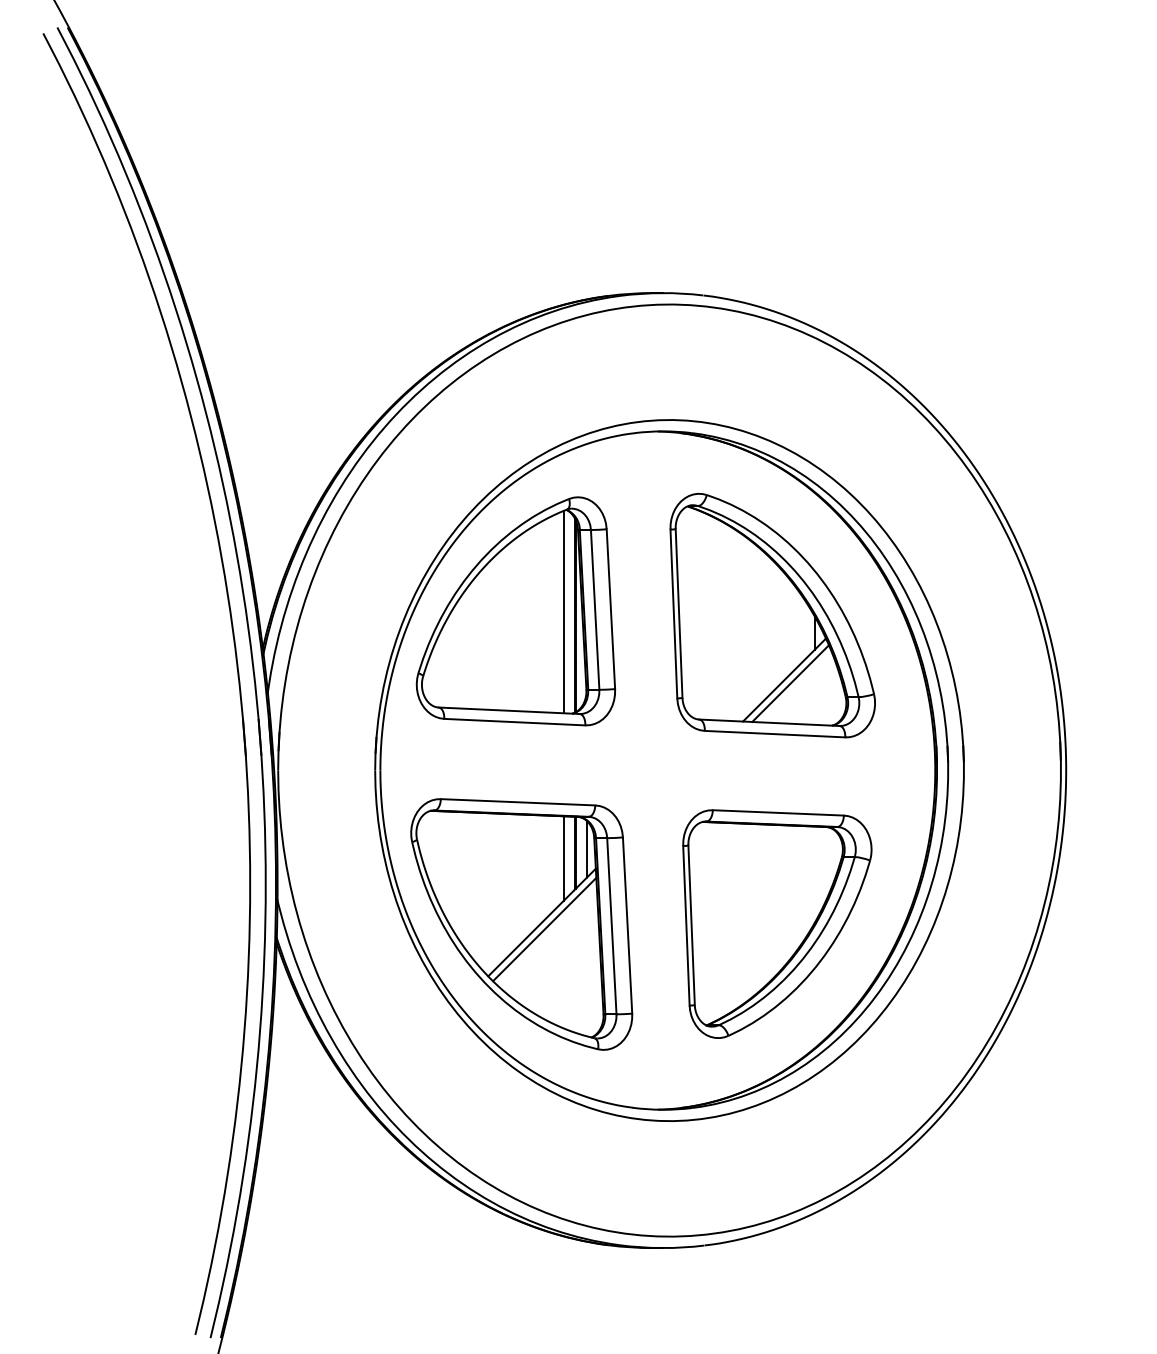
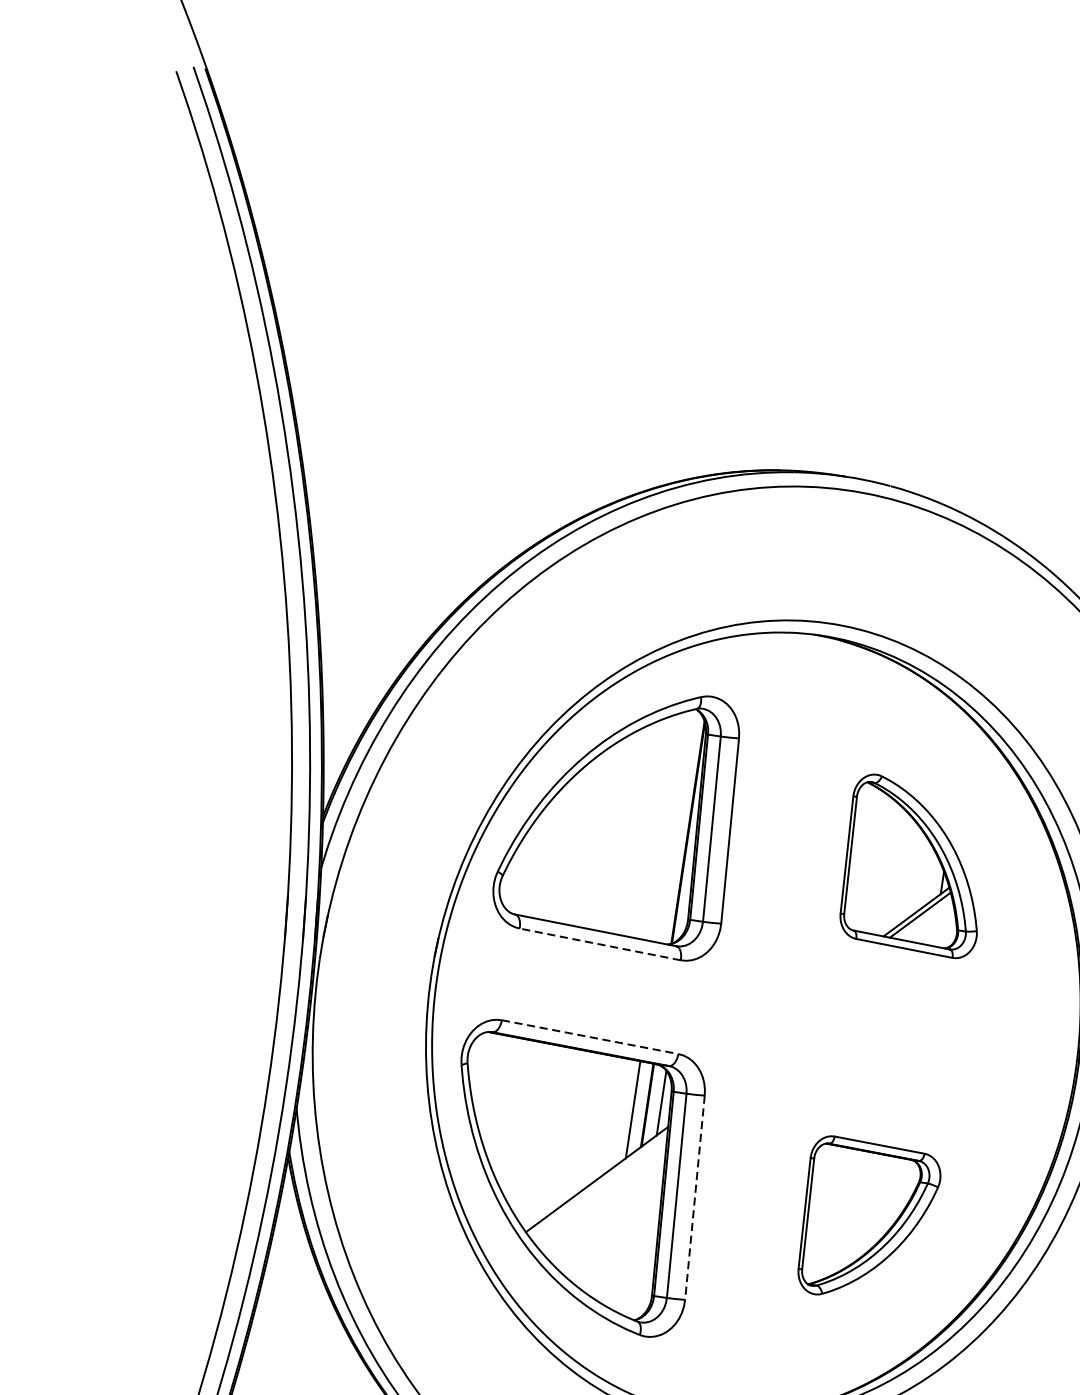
line: (563, 611) -> (675, 825), removed
part: (772, 615) -> (914, 866), size x0.6
line: (514, 722) -> (599, 944), solid -> dashed
line: (518, 802) -> (590, 1037), solid -> dashed
part: (777, 923) -> (867, 1221), size x0.6
line: (627, 926) -> (694, 1198), solid -> dashed
line: (544, 929) -> (598, 1188), removed

